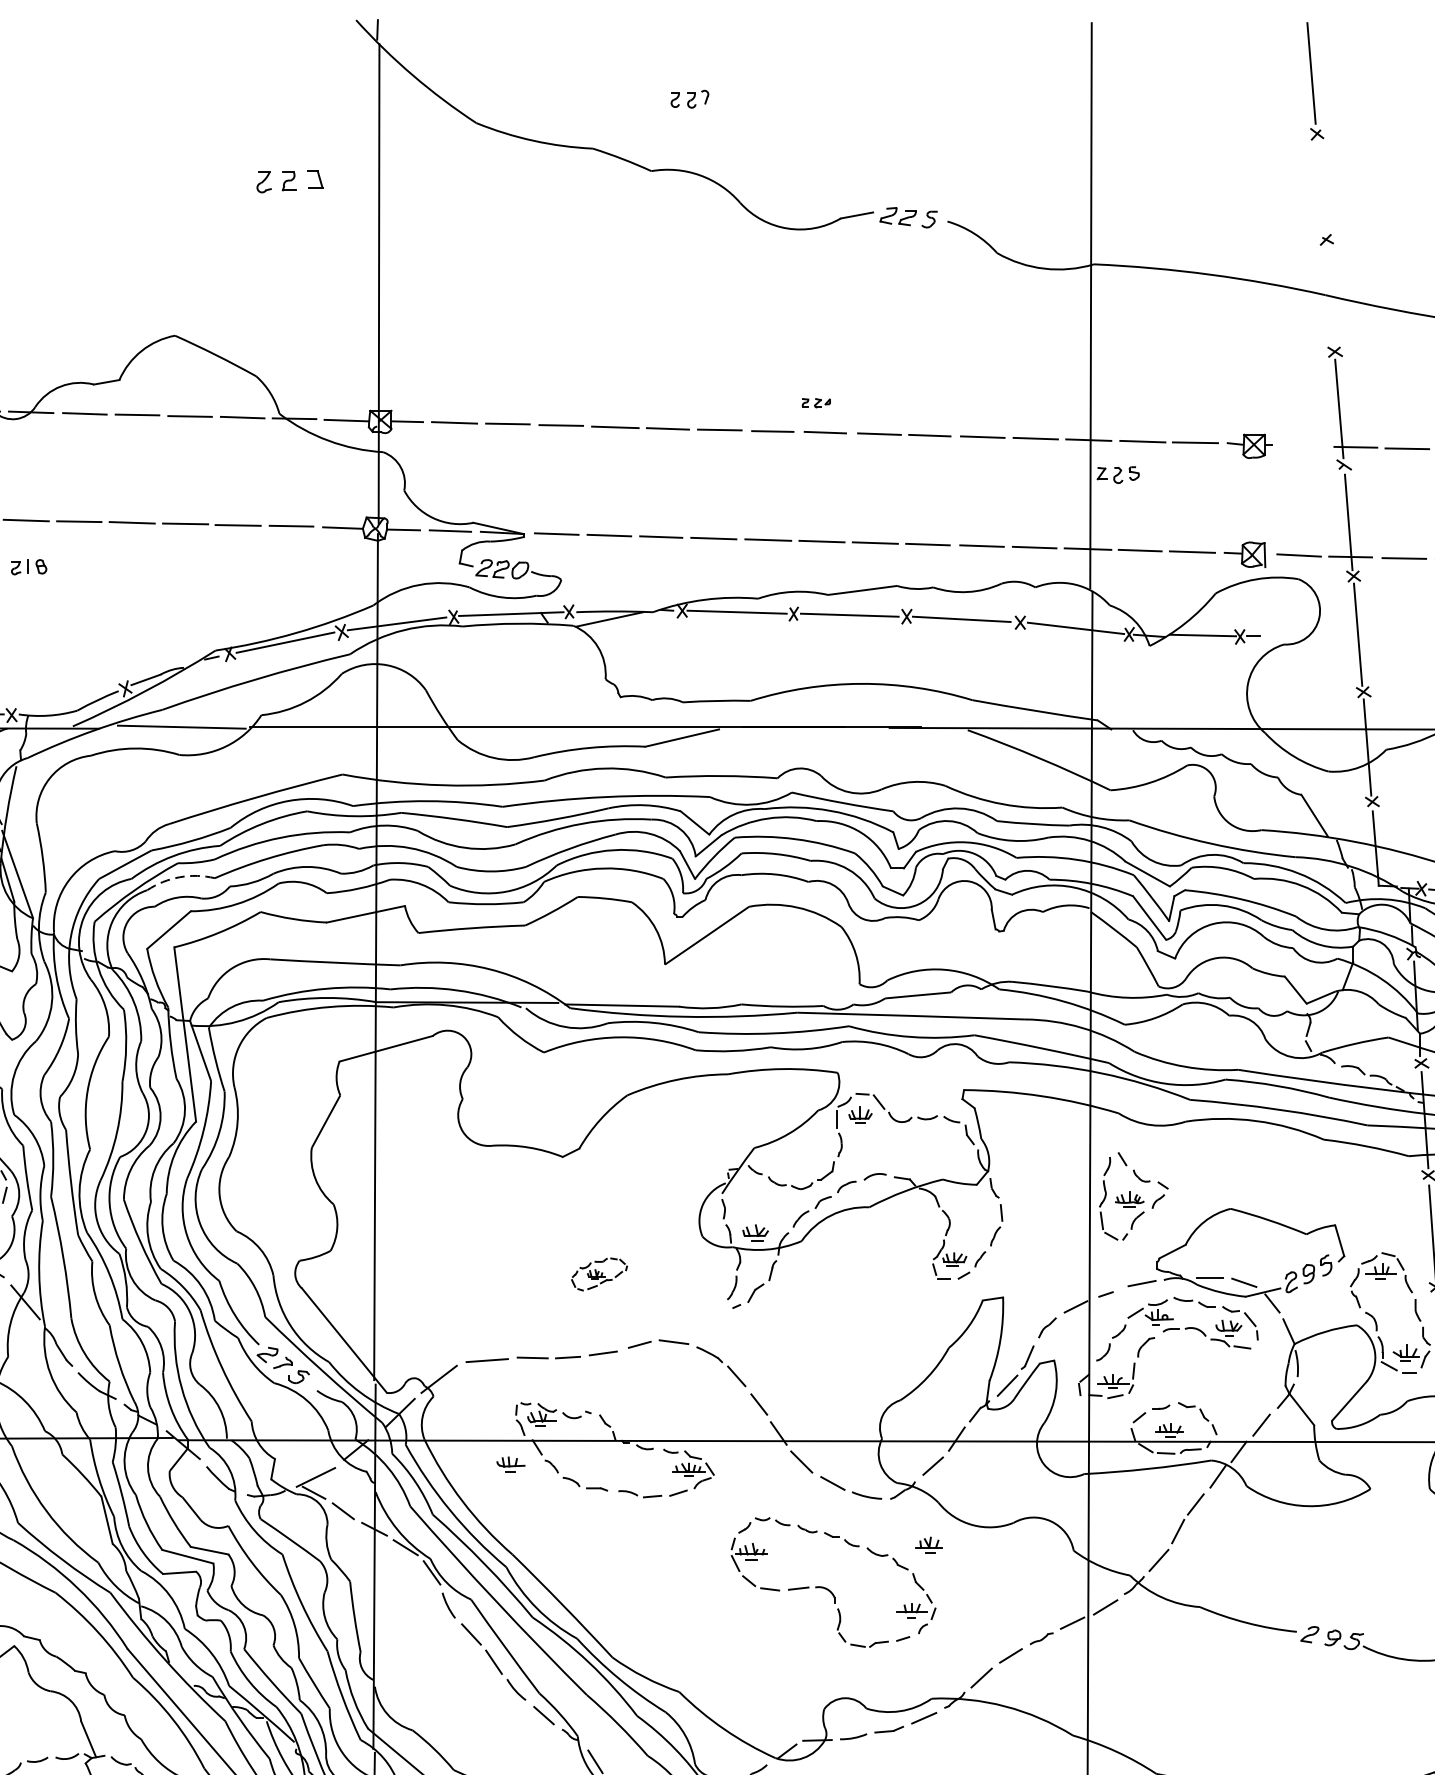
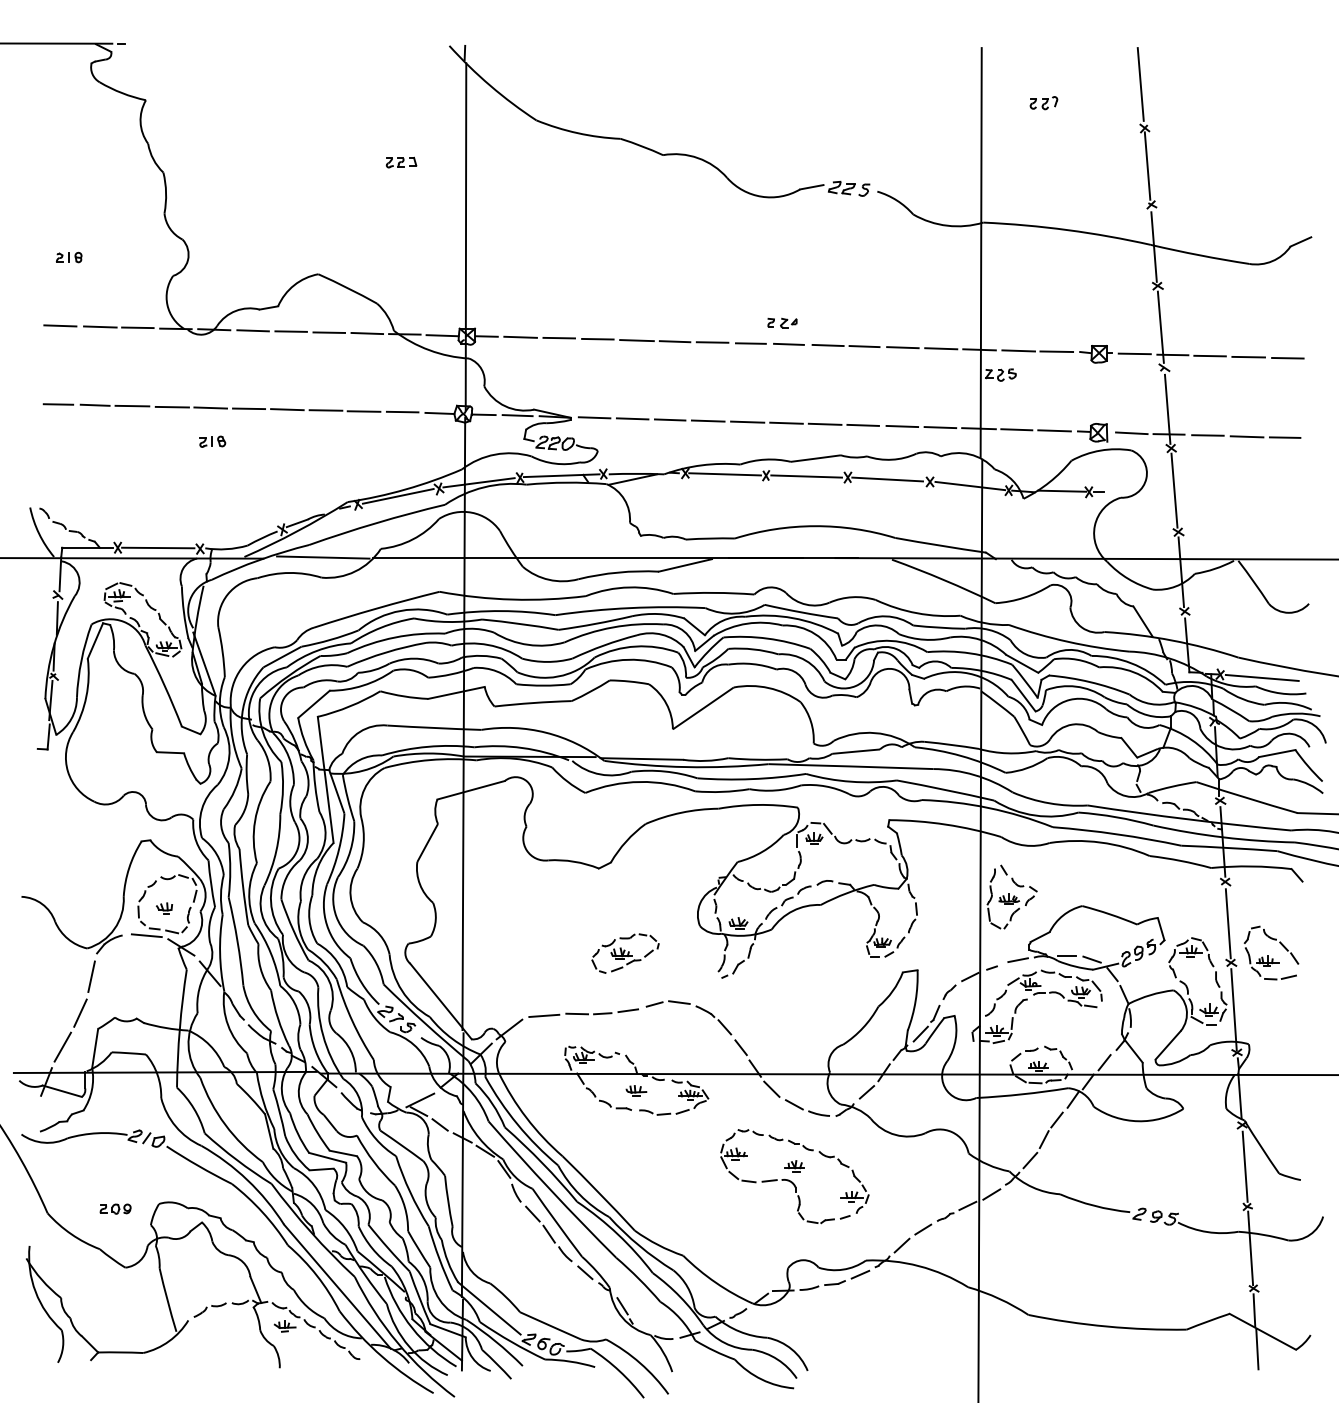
part: (689, 99) -> (1043, 103), moved
part: (289, 181) -> (401, 162), size x0.62
line: (1320, 185) -> (1147, 165), added
line: (1329, 297) -> (1153, 246), added
part: (816, 402) -> (782, 322), size x1.43
line: (1302, 445) -> (1134, 353), added
arc: (179, 877) -> (321, 666), dashed -> solid
part: (599, 1274) -> (625, 953), size x1.67
part: (511, 1463) -> (636, 1090), moved
part: (928, 1545) -> (794, 1166), moved

